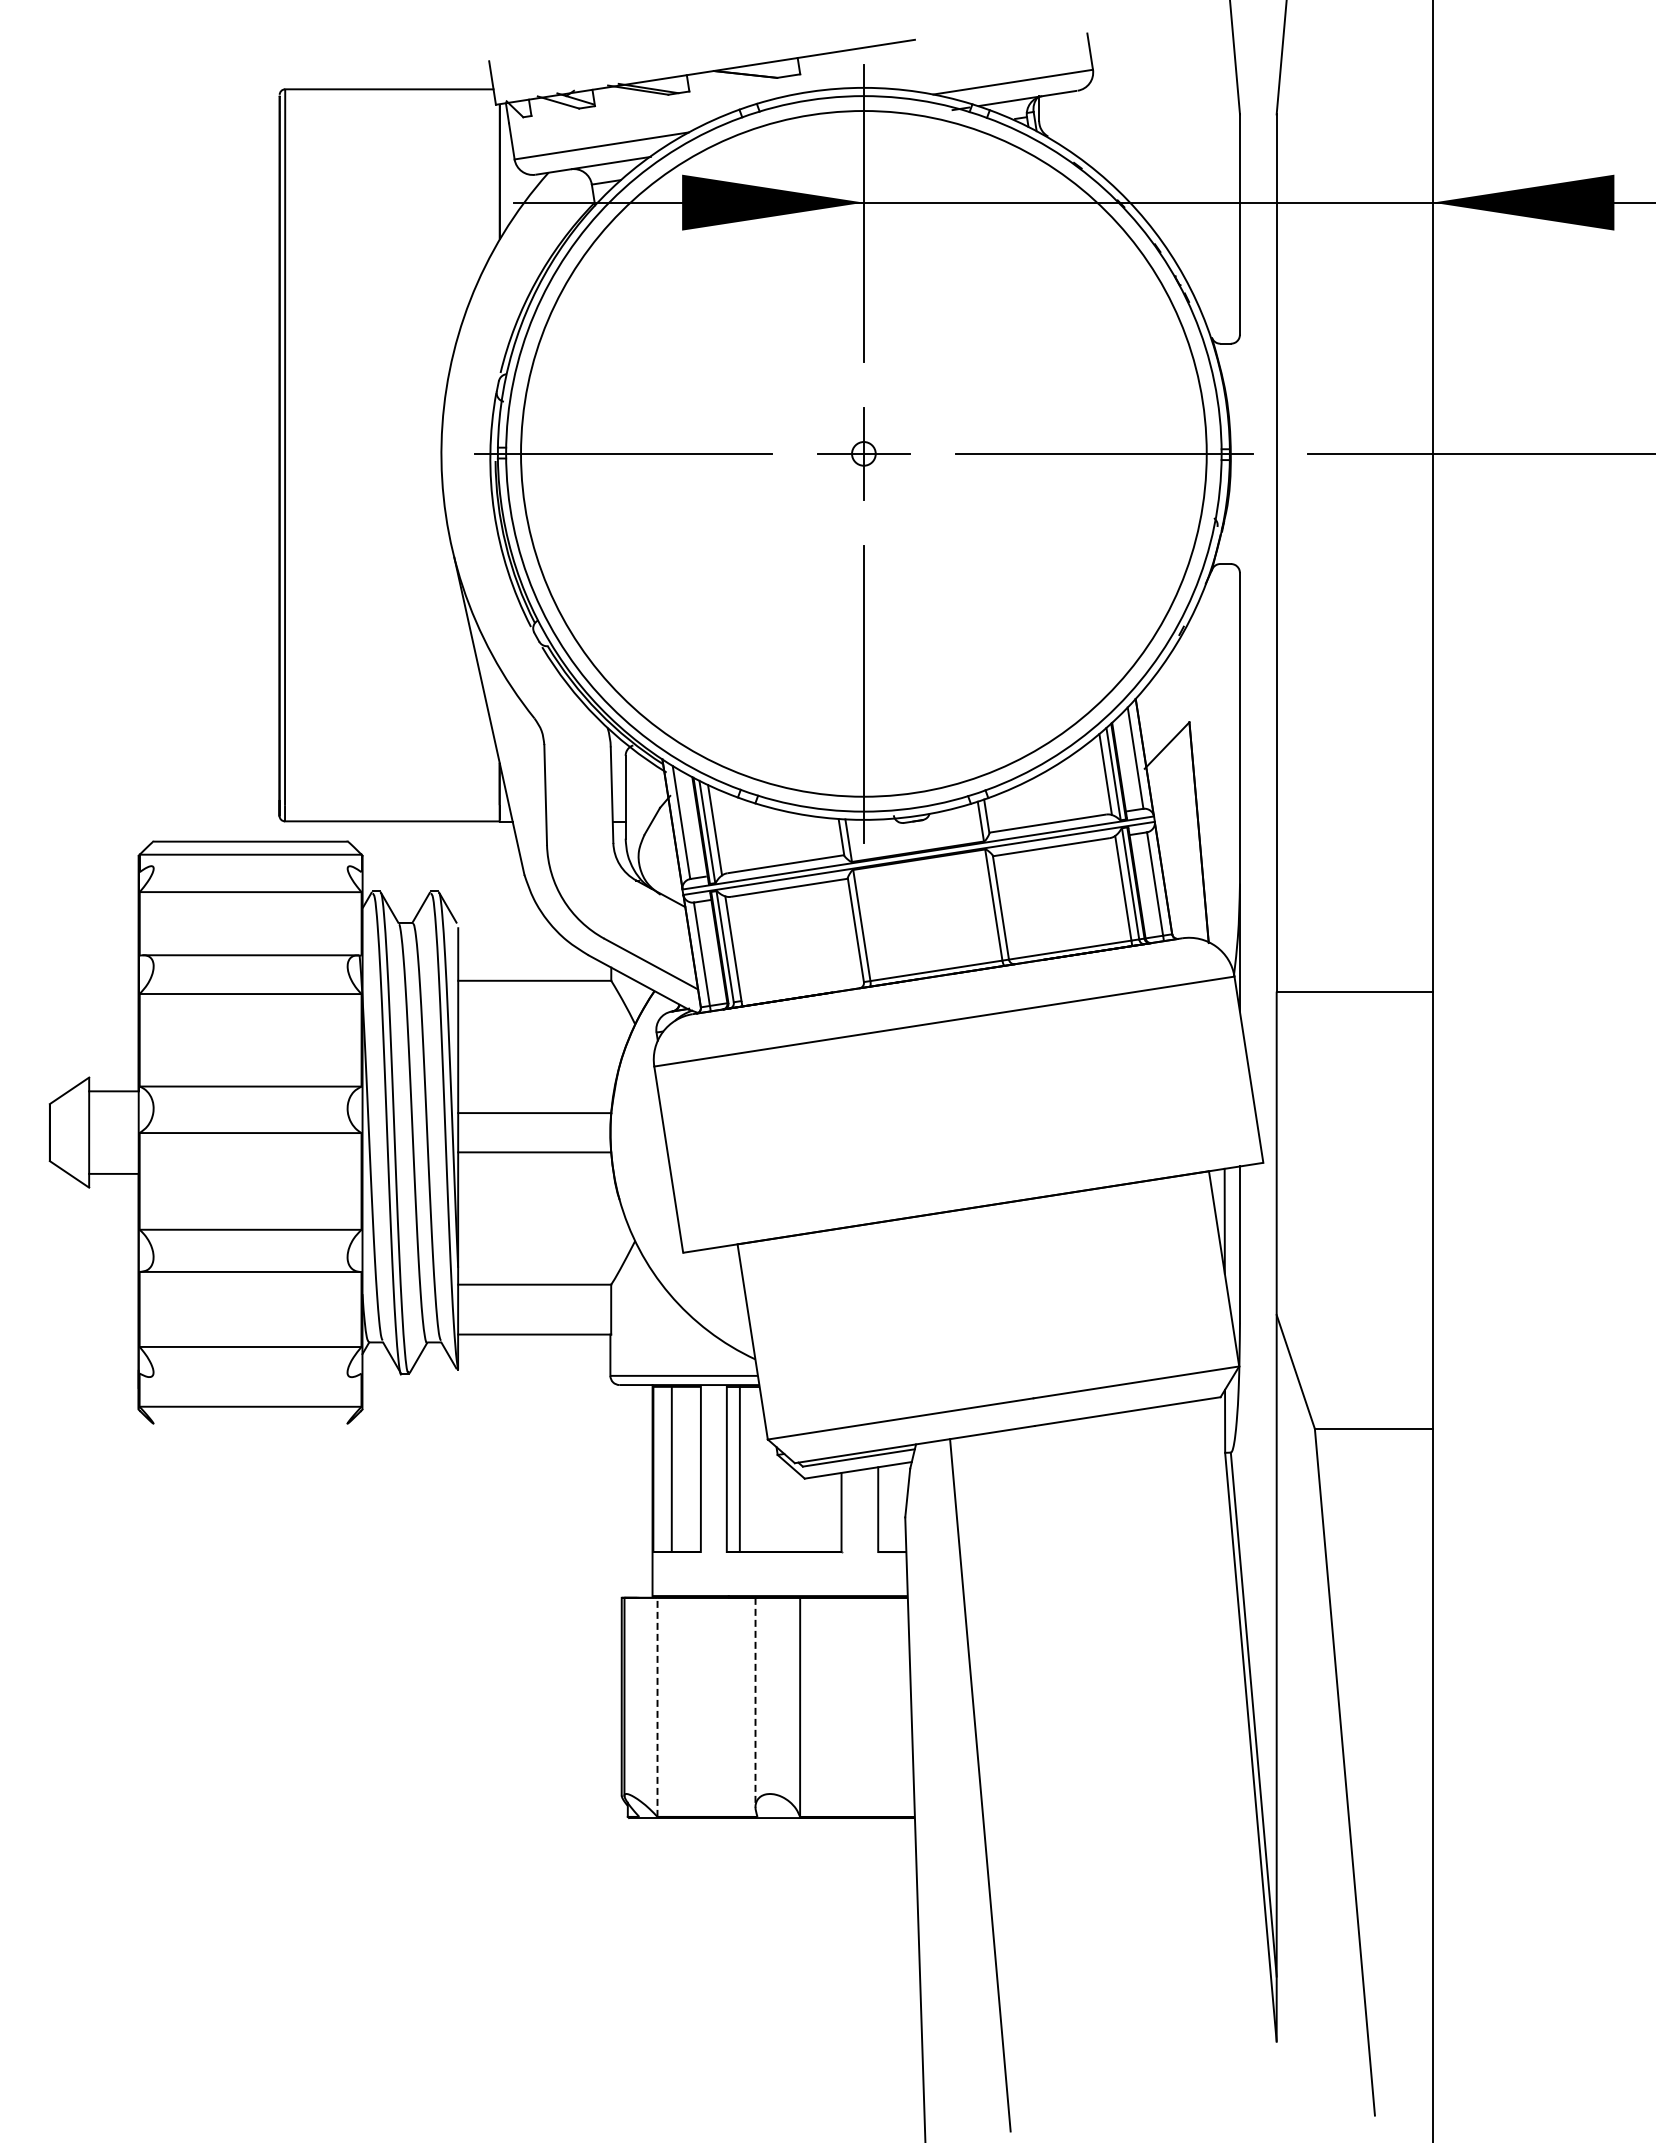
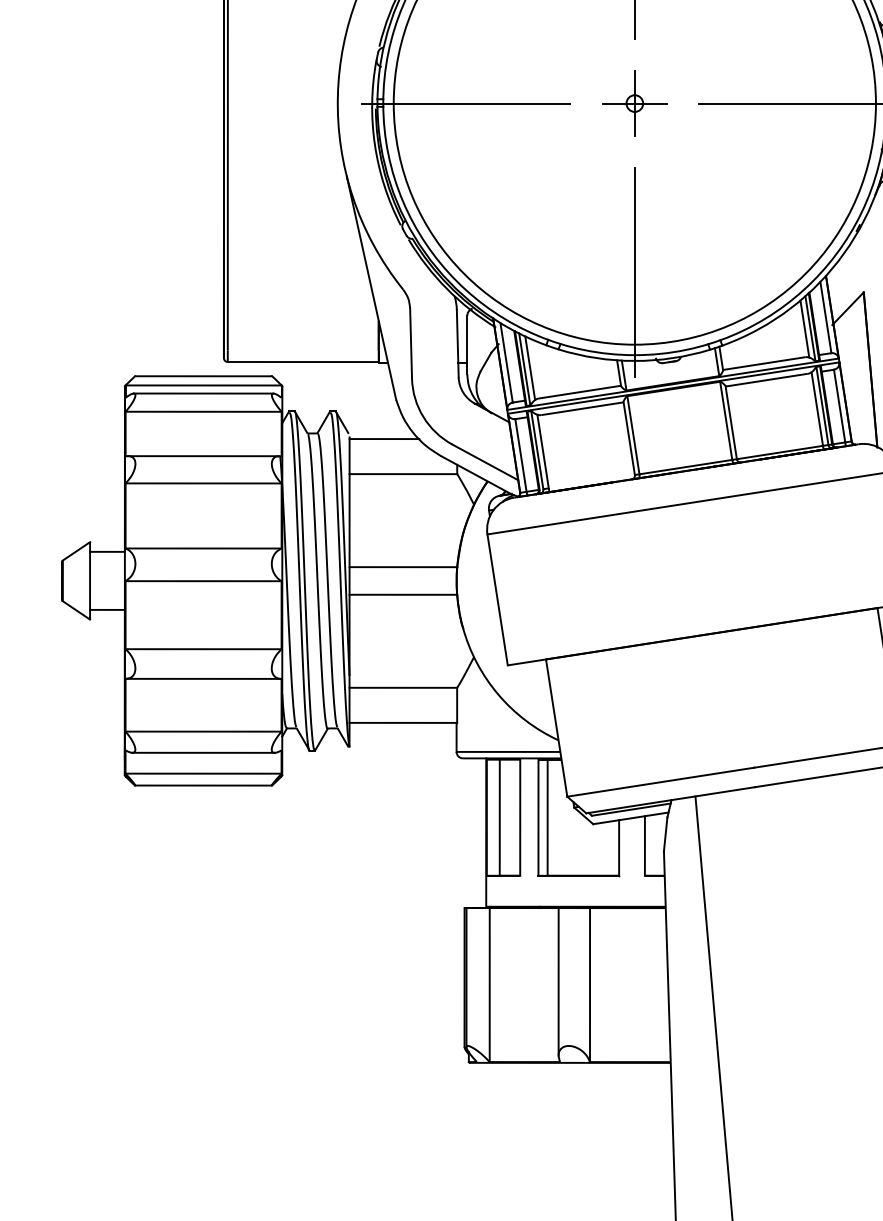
line: (250, 866) -> (203, 393), added
line: (507, 930) -> (384, 438), added
line: (250, 1377) -> (203, 753), added
line: (250, 1423) -> (203, 785), added
line: (755, 1702) -> (558, 981), dashed -> solid
line: (657, 1707) -> (489, 985), dashed -> solid

